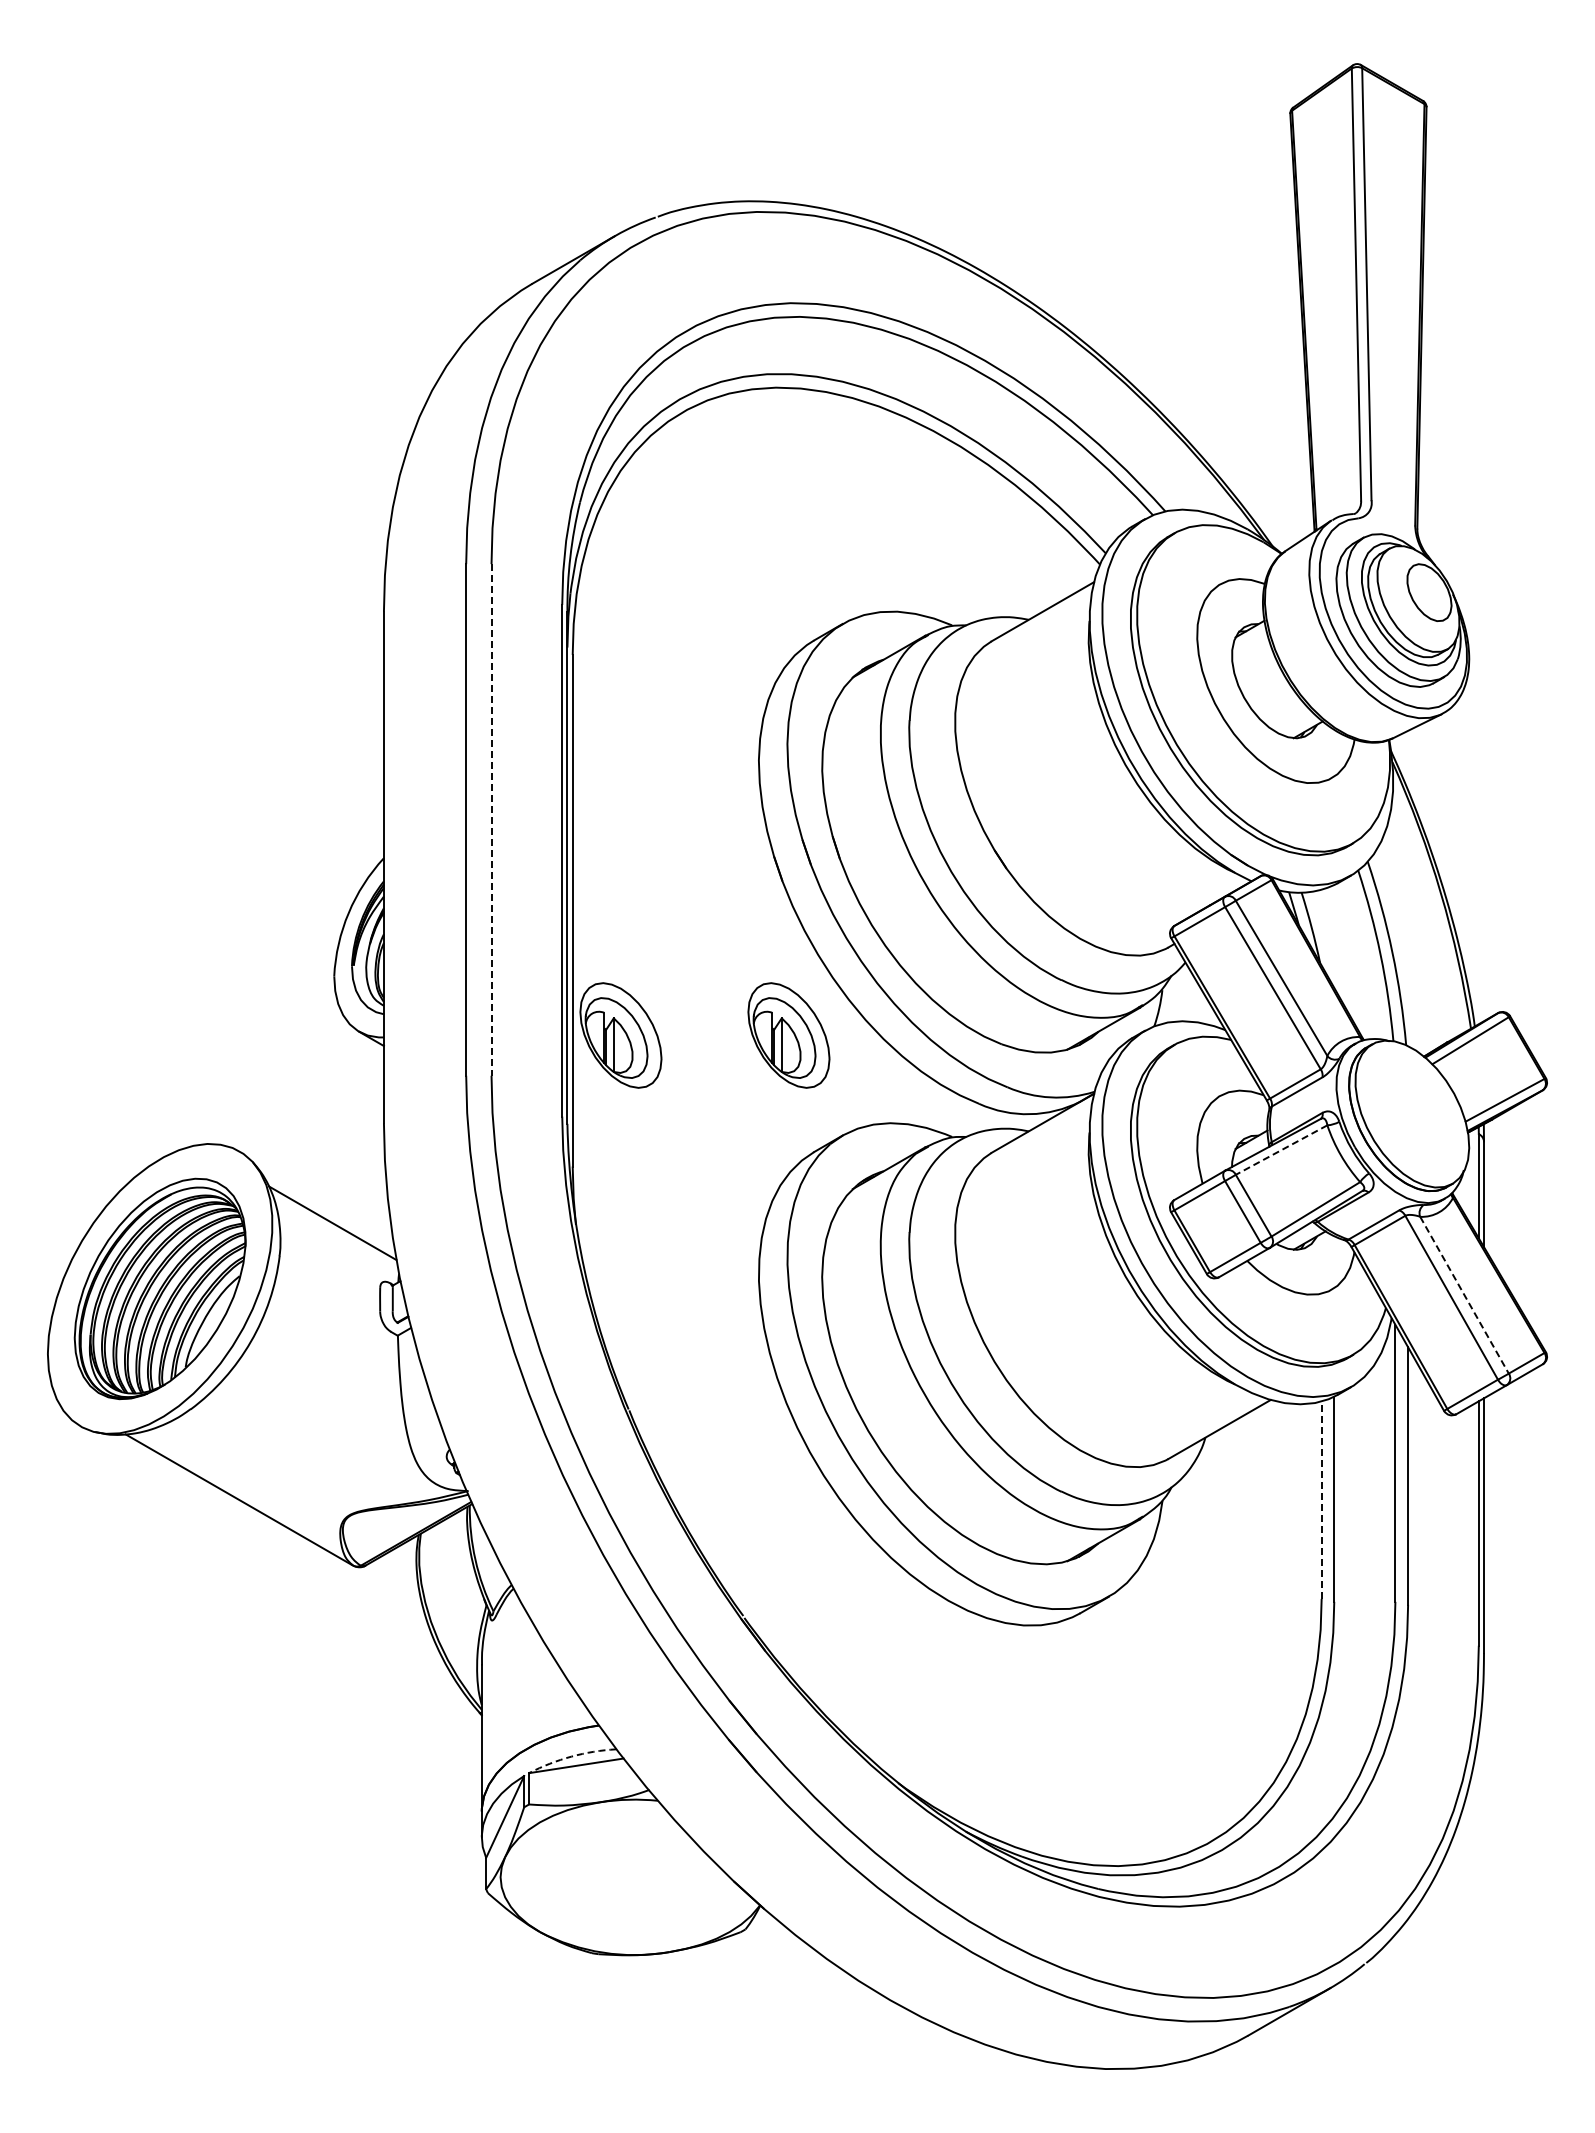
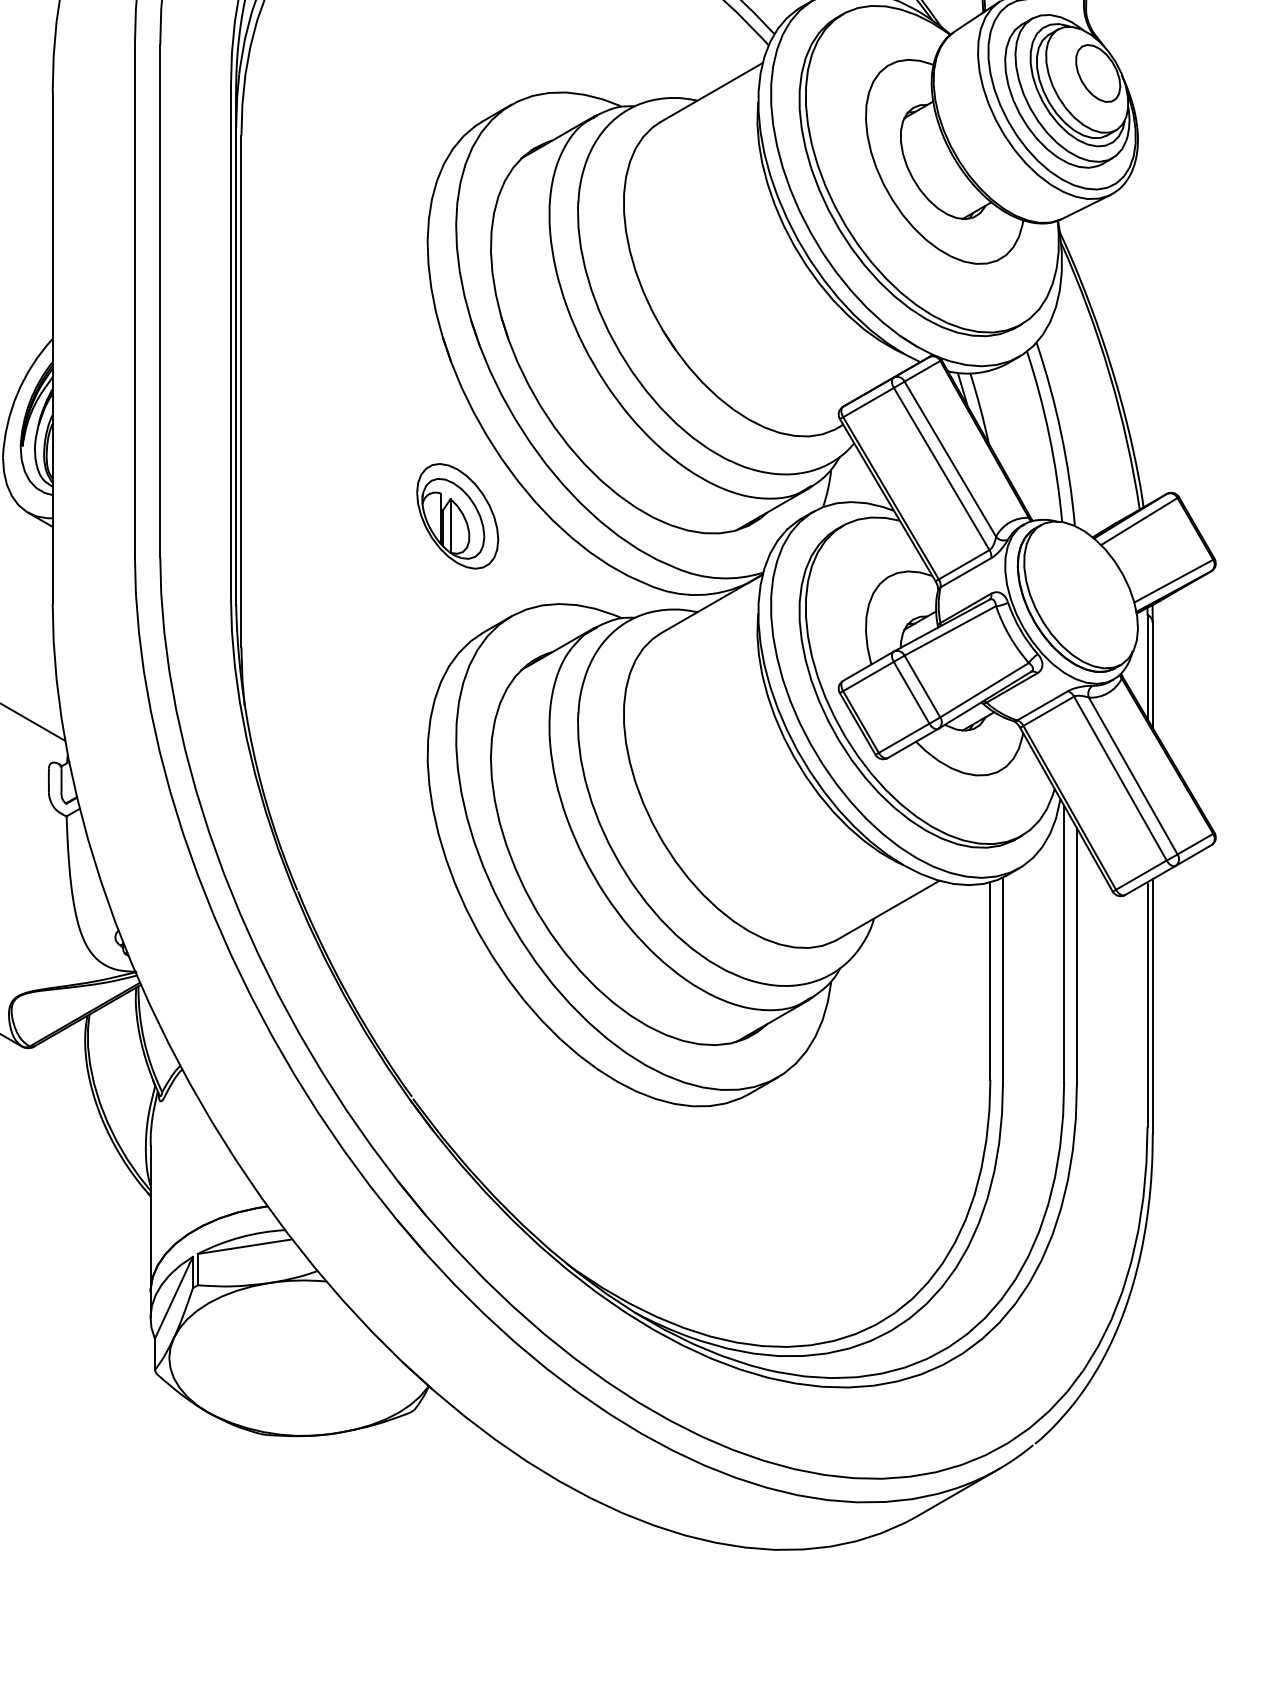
line: (491, 819) -> (160, 300), dashed -> solid
part: (620, 1035) -> (289, 516), removed
line: (1281, 1150) -> (950, 631), dashed -> solid
line: (1464, 1295) -> (1133, 776), dashed -> solid
line: (1321, 1500) -> (990, 981), dashed -> solid
arc: (571, 1756) -> (240, 1237), dashed -> solid

